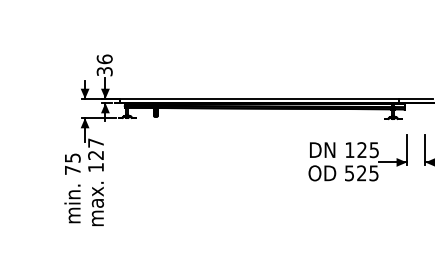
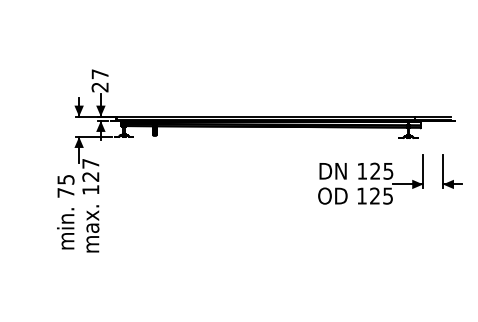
text: (104, 65) -> (99, 80), 36 -> 27
text: (349, 172) -> (361, 195), 525 -> 125

